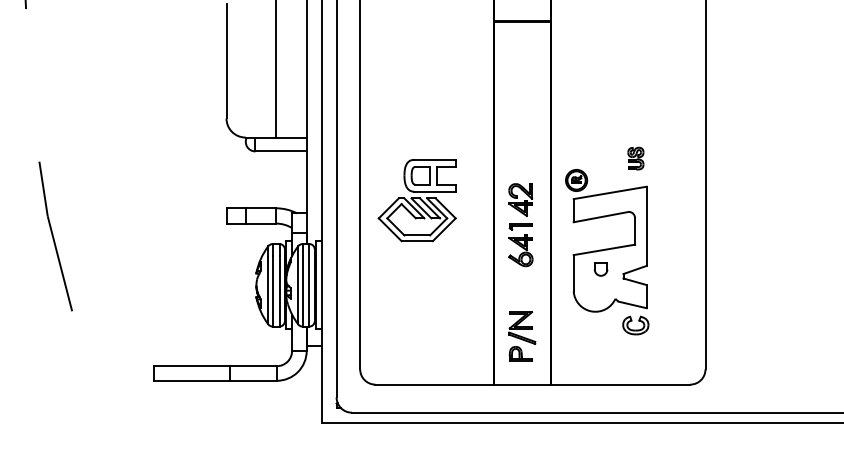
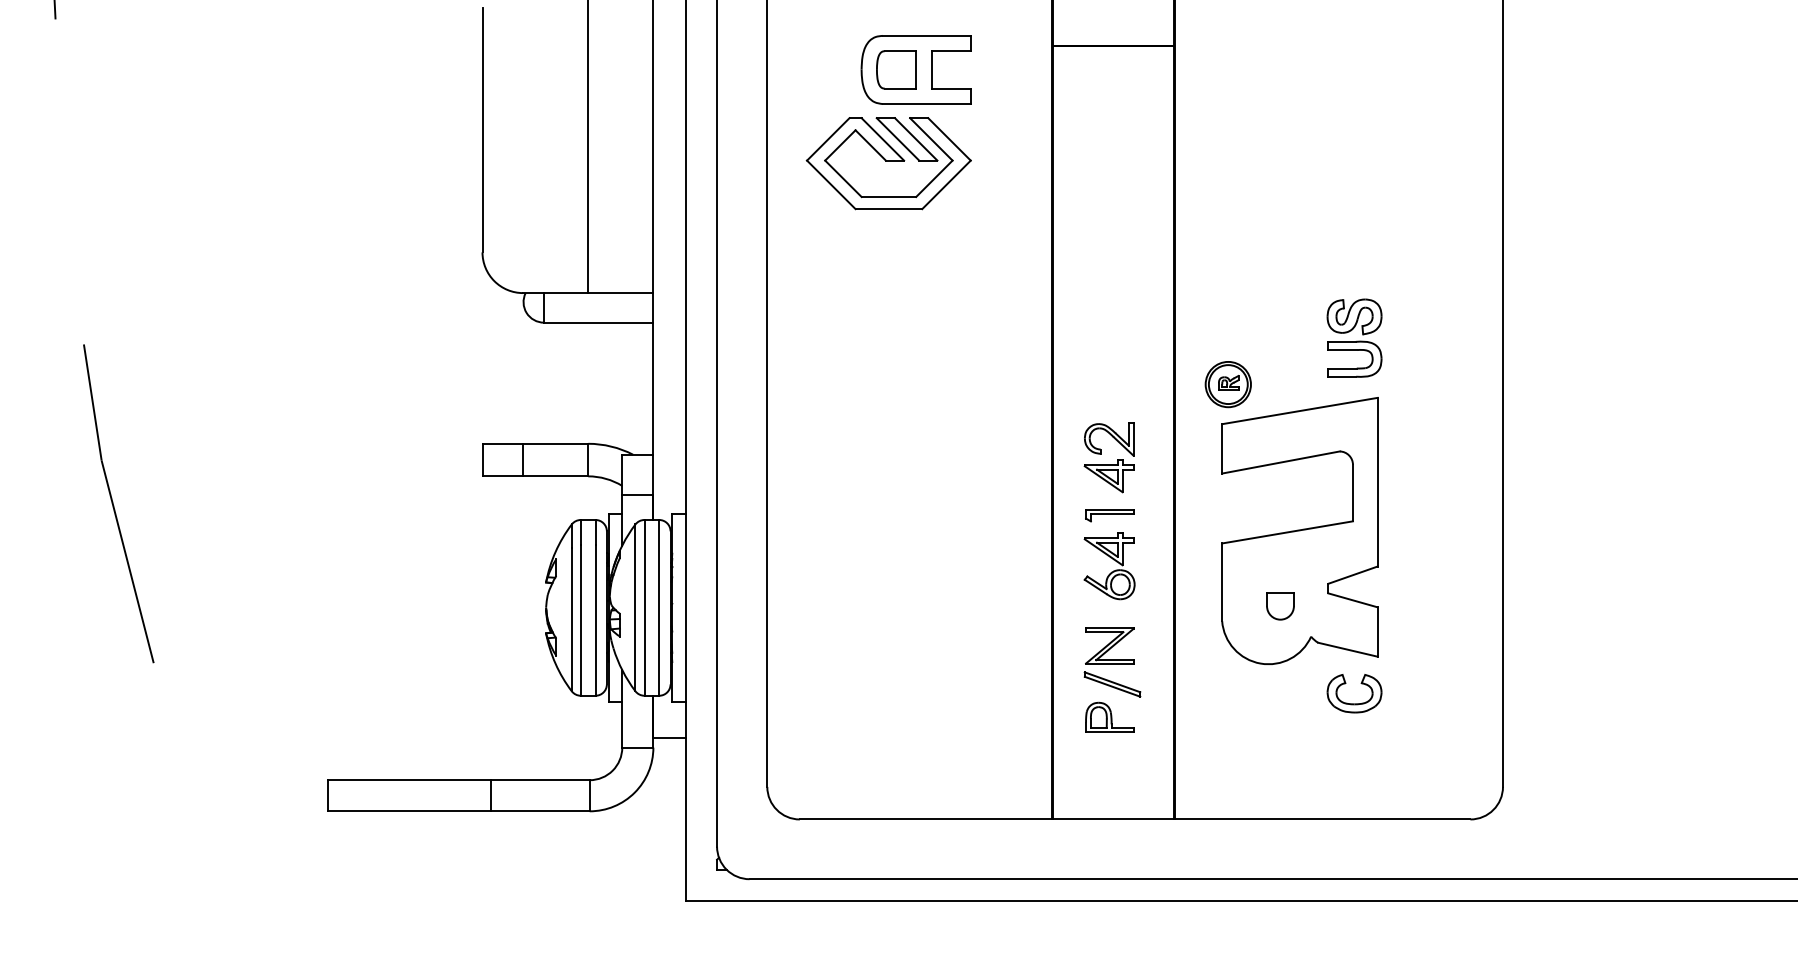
part: (635, 158) -> (1353, 337), size x1.67
part: (416, 200) -> (887, 122), moved
part: (520, 225) -> (1108, 512), moved
part: (600, 269) -> (1279, 606), moved
part: (522, 336) -> (1113, 680), moved

